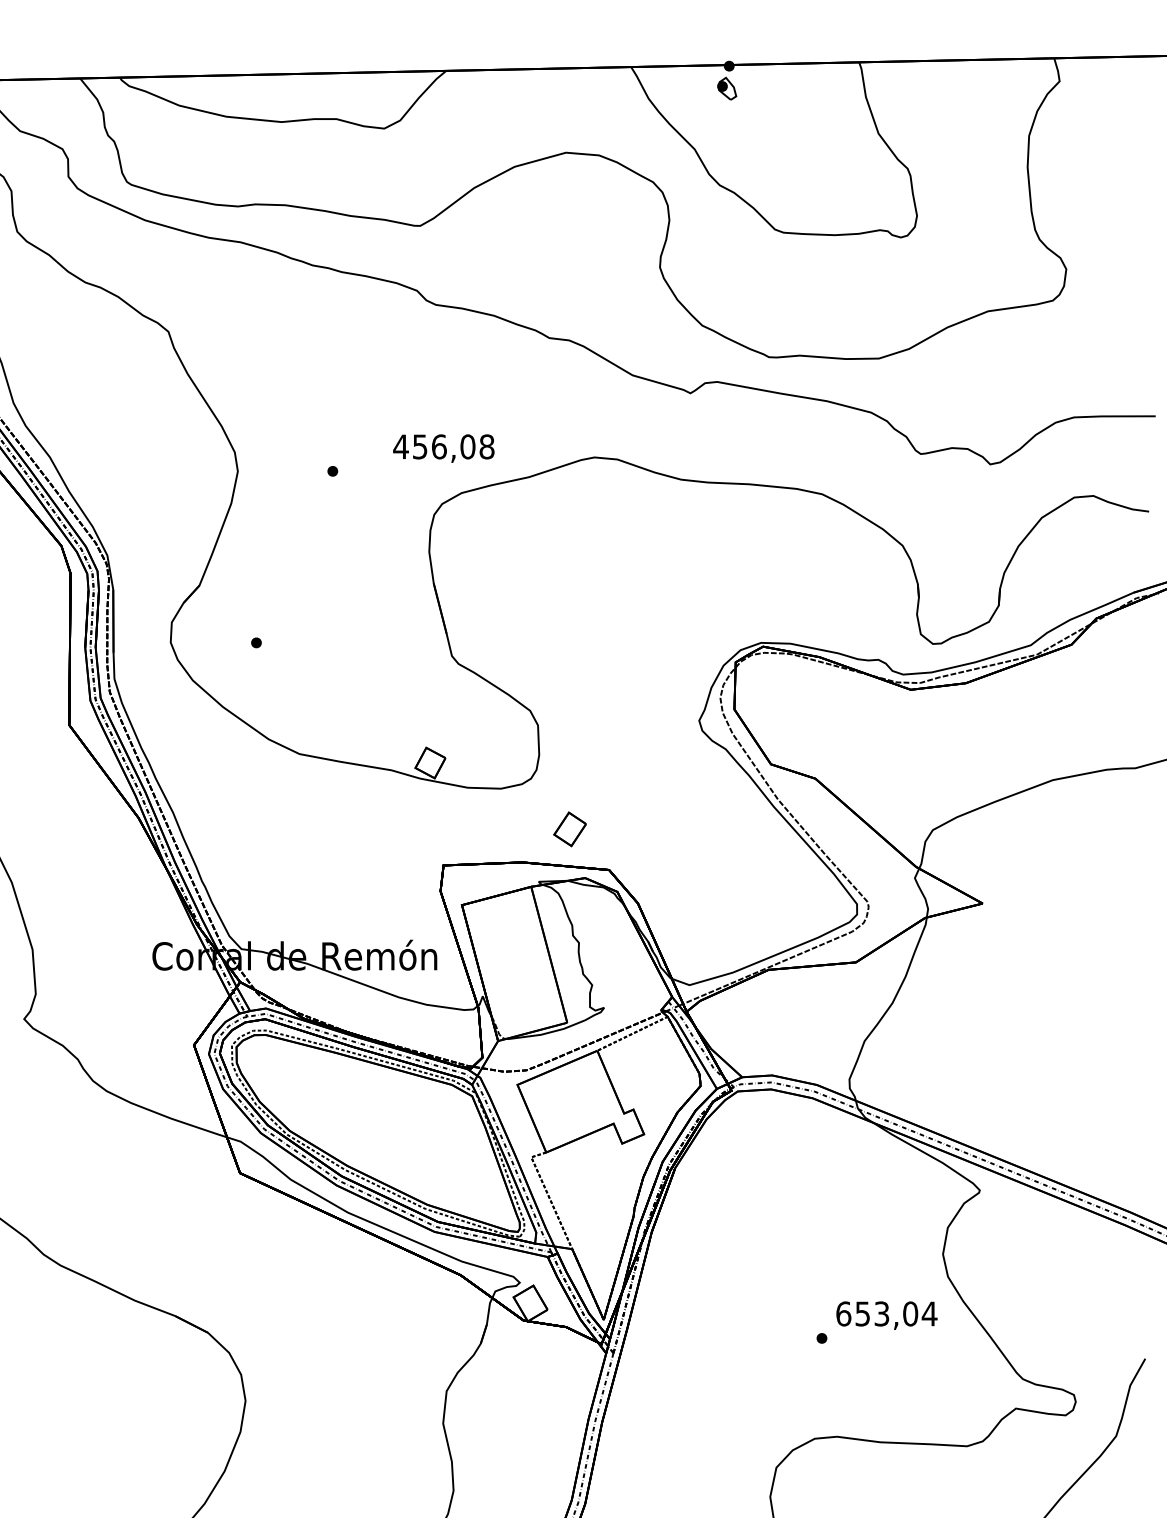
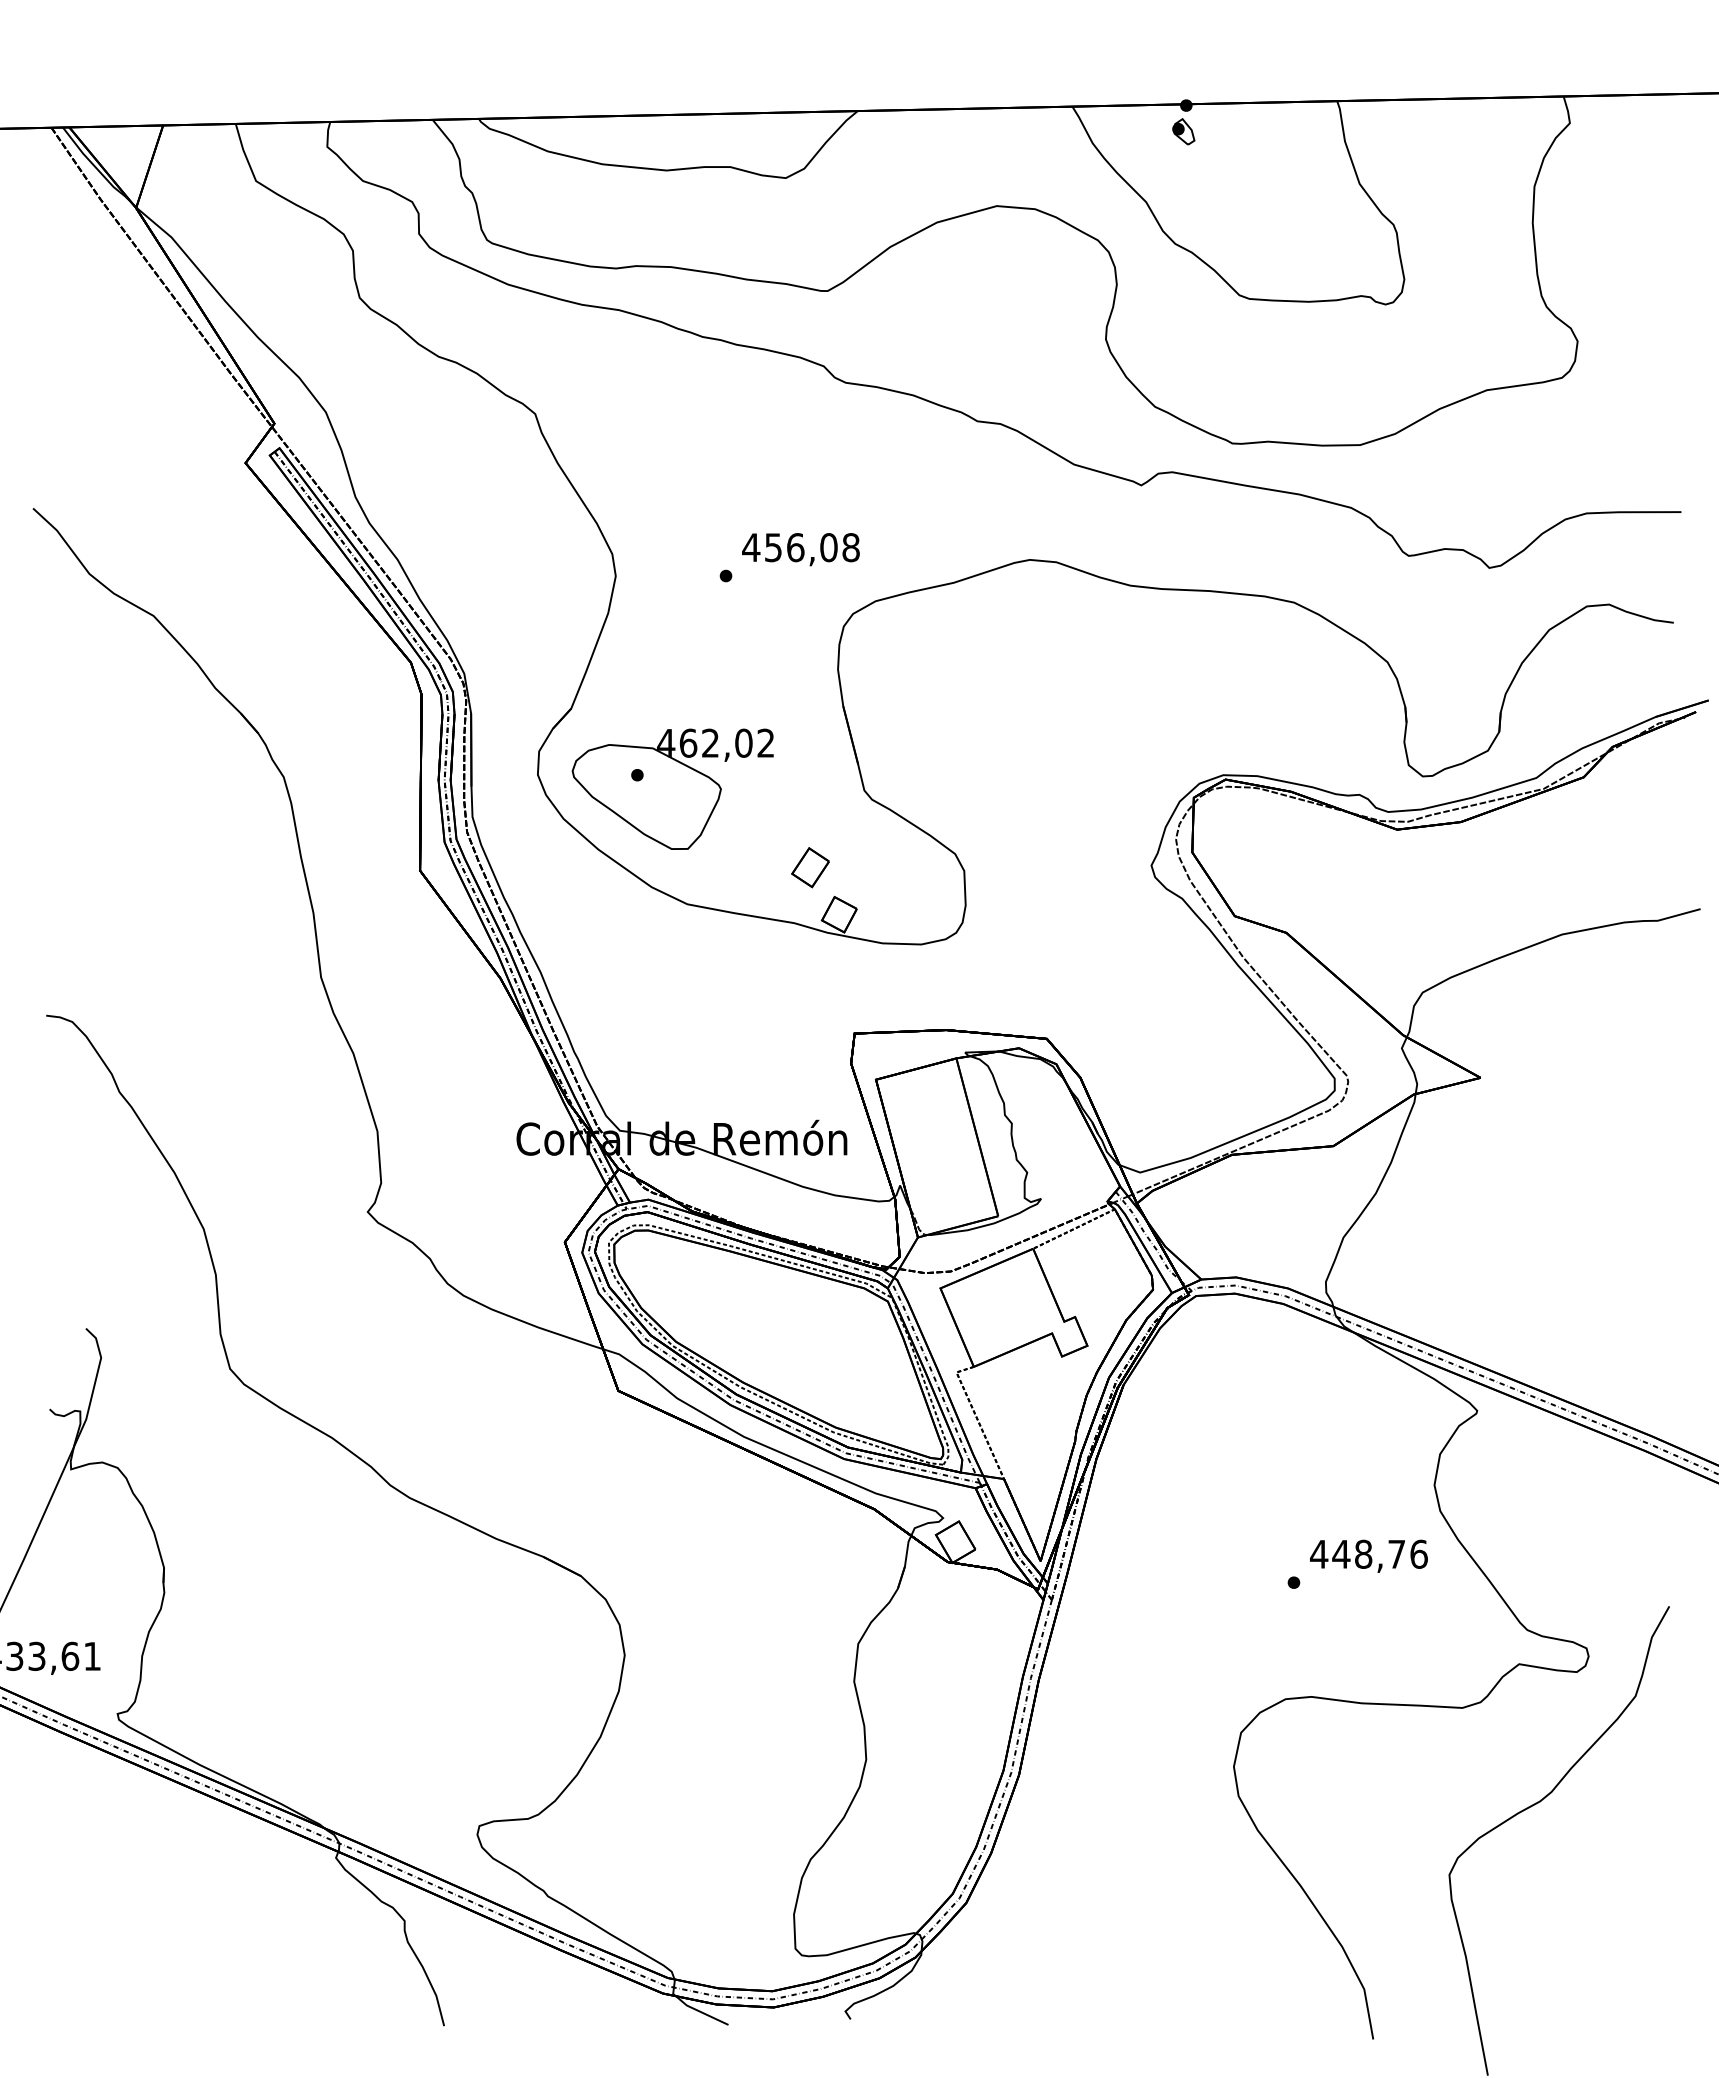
text: (443, 448) -> (800, 549), moved
part: (286, 654) -> (672, 788), added
part: (570, 829) -> (810, 867), moved
text: (887, 1313) -> (1369, 1553), 653,04 -> 448,76

